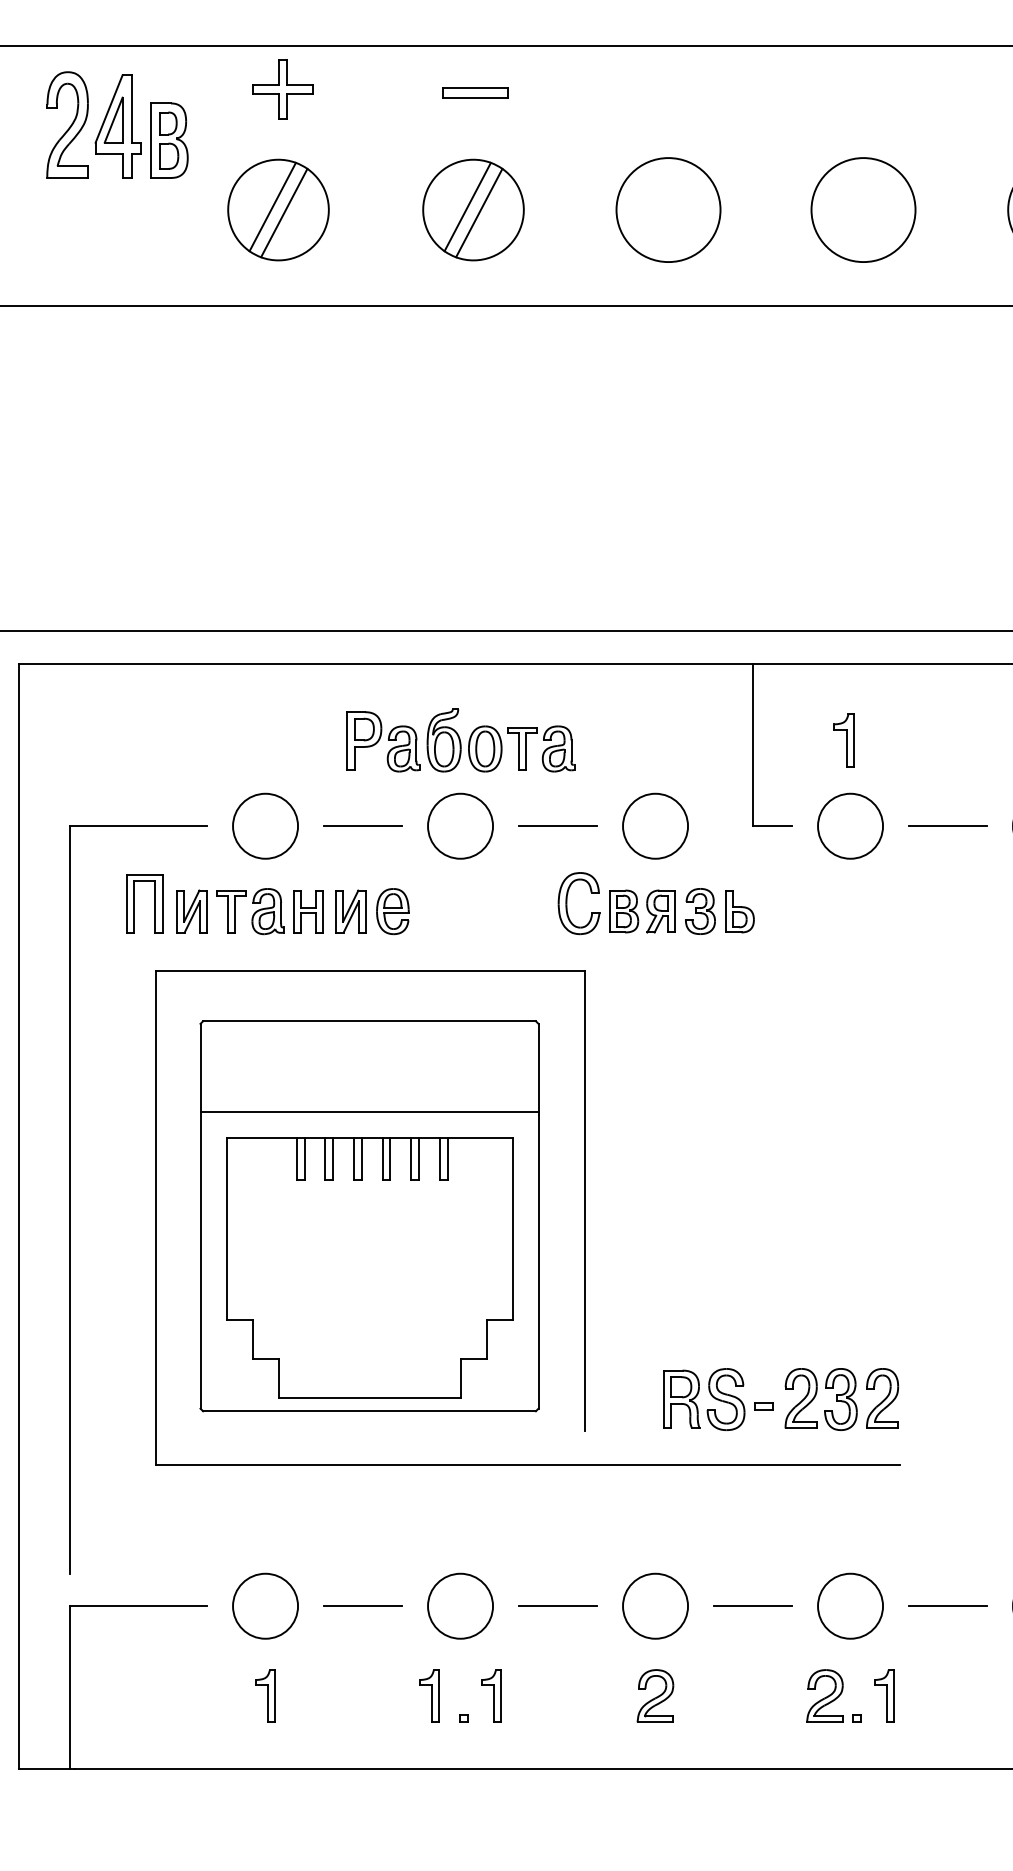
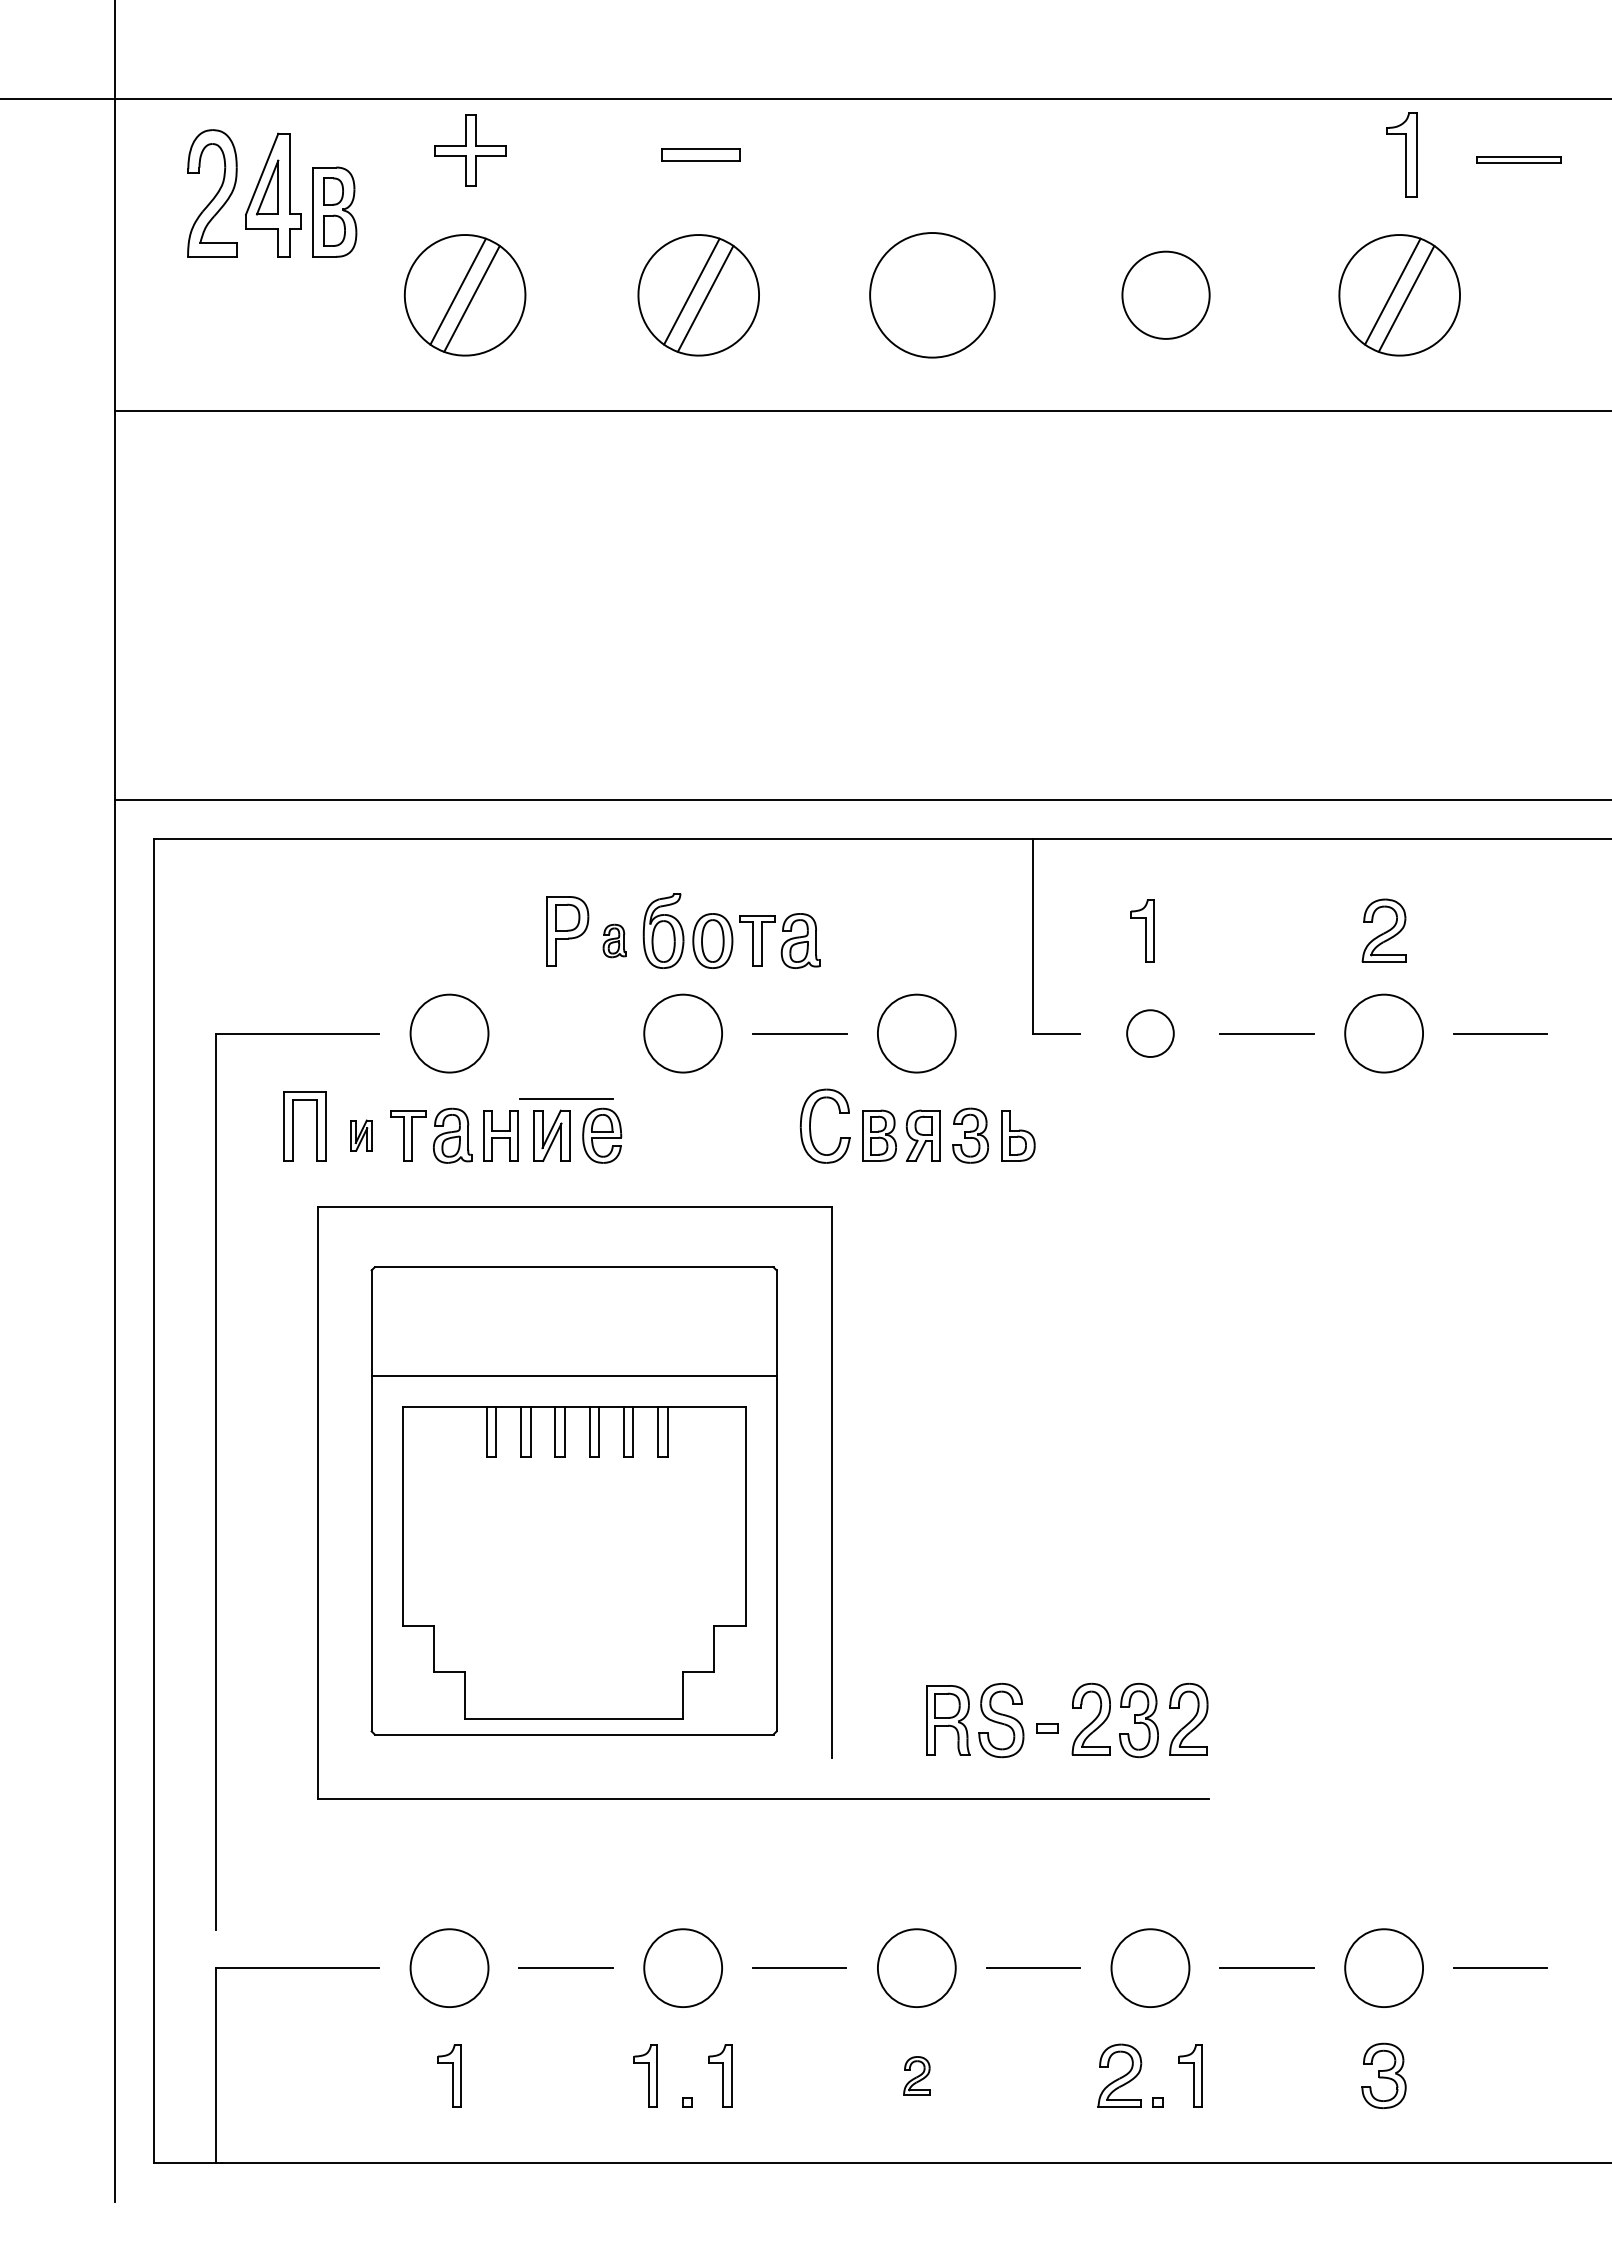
circle: (863, 210) -> (1165, 295), size x0.7
part: (403, 748) -> (614, 940), size x0.6
line: (363, 826) -> (566, 1098), moved
circle: (850, 826) -> (1150, 1033), size x0.6
part: (192, 911) -> (361, 1135), size x0.6
part: (655, 1695) -> (916, 2075), size x0.6

